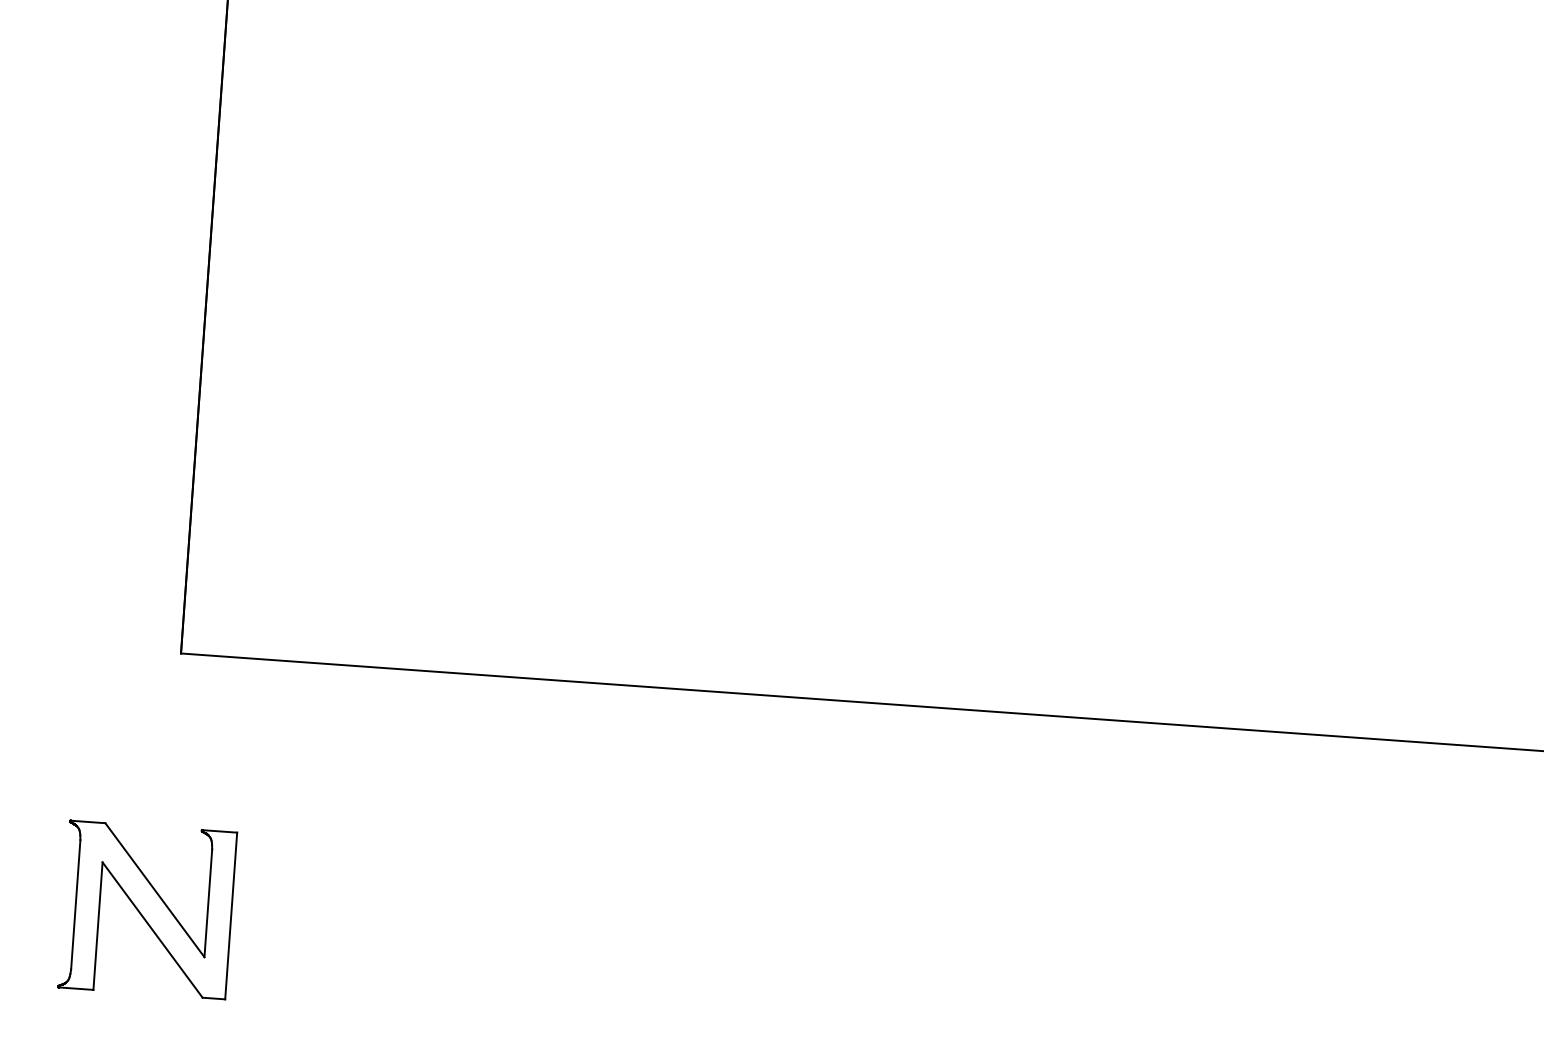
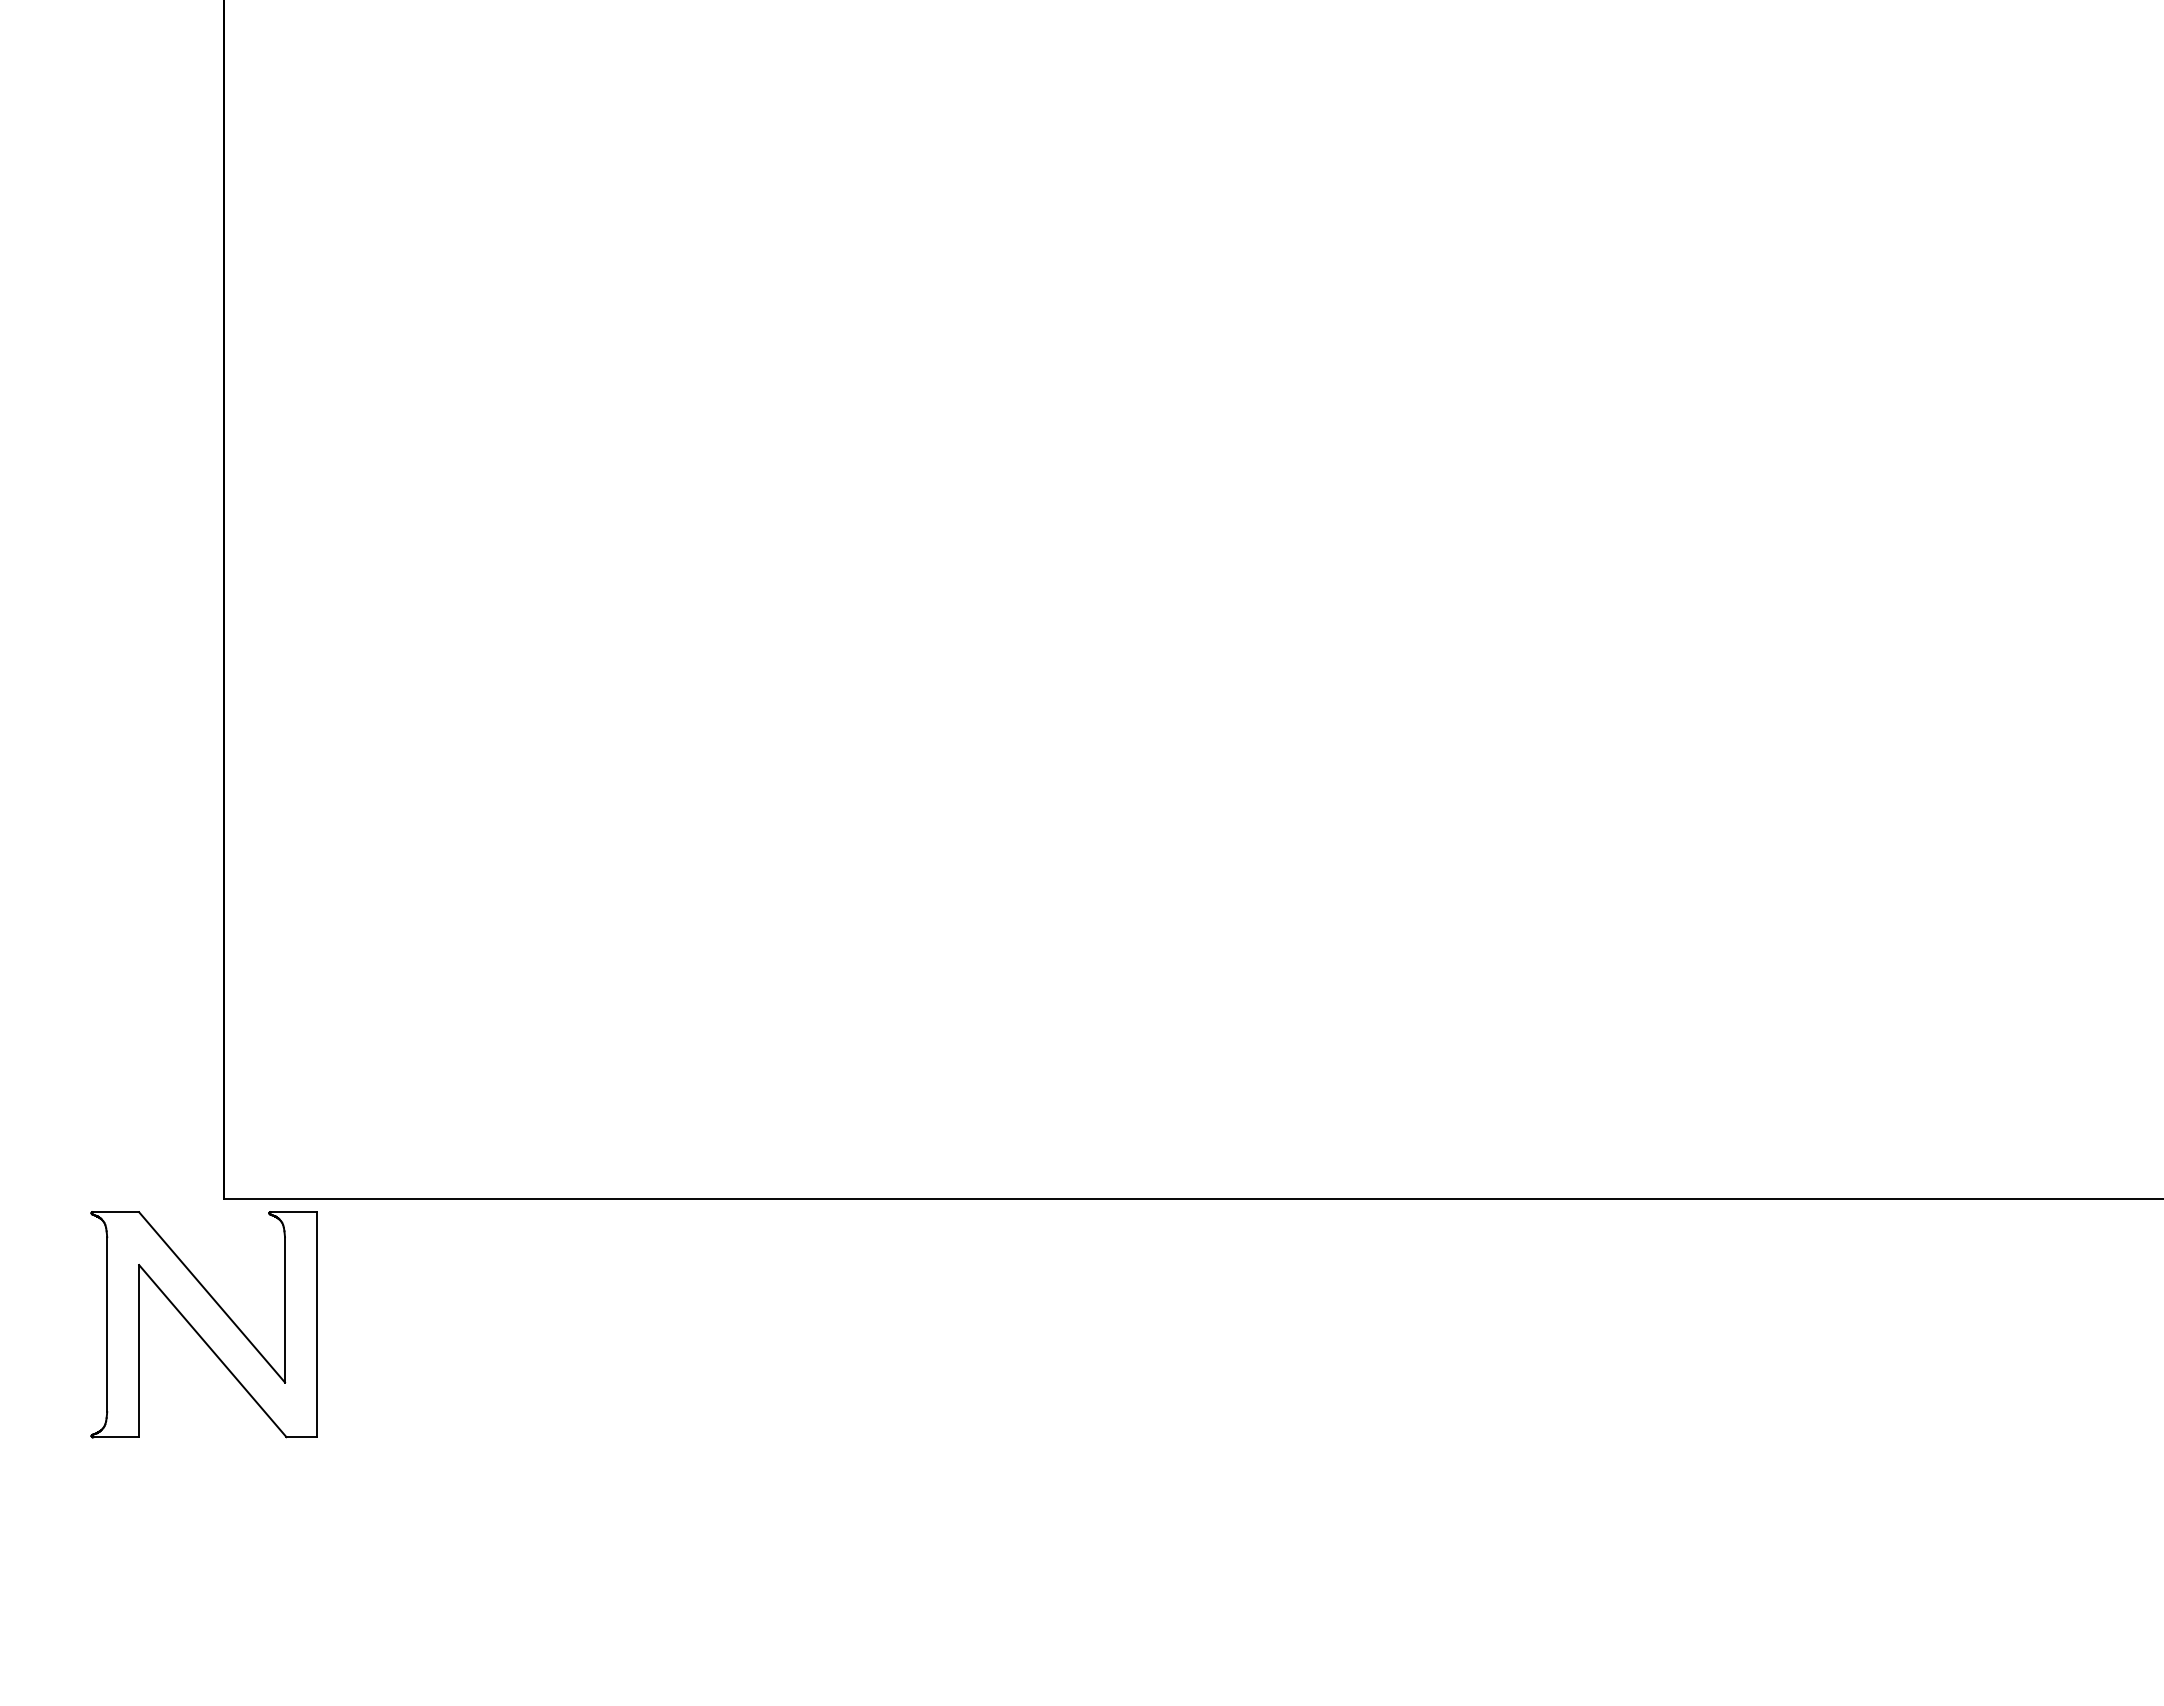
part: (147, 909) -> (203, 1324), moved

